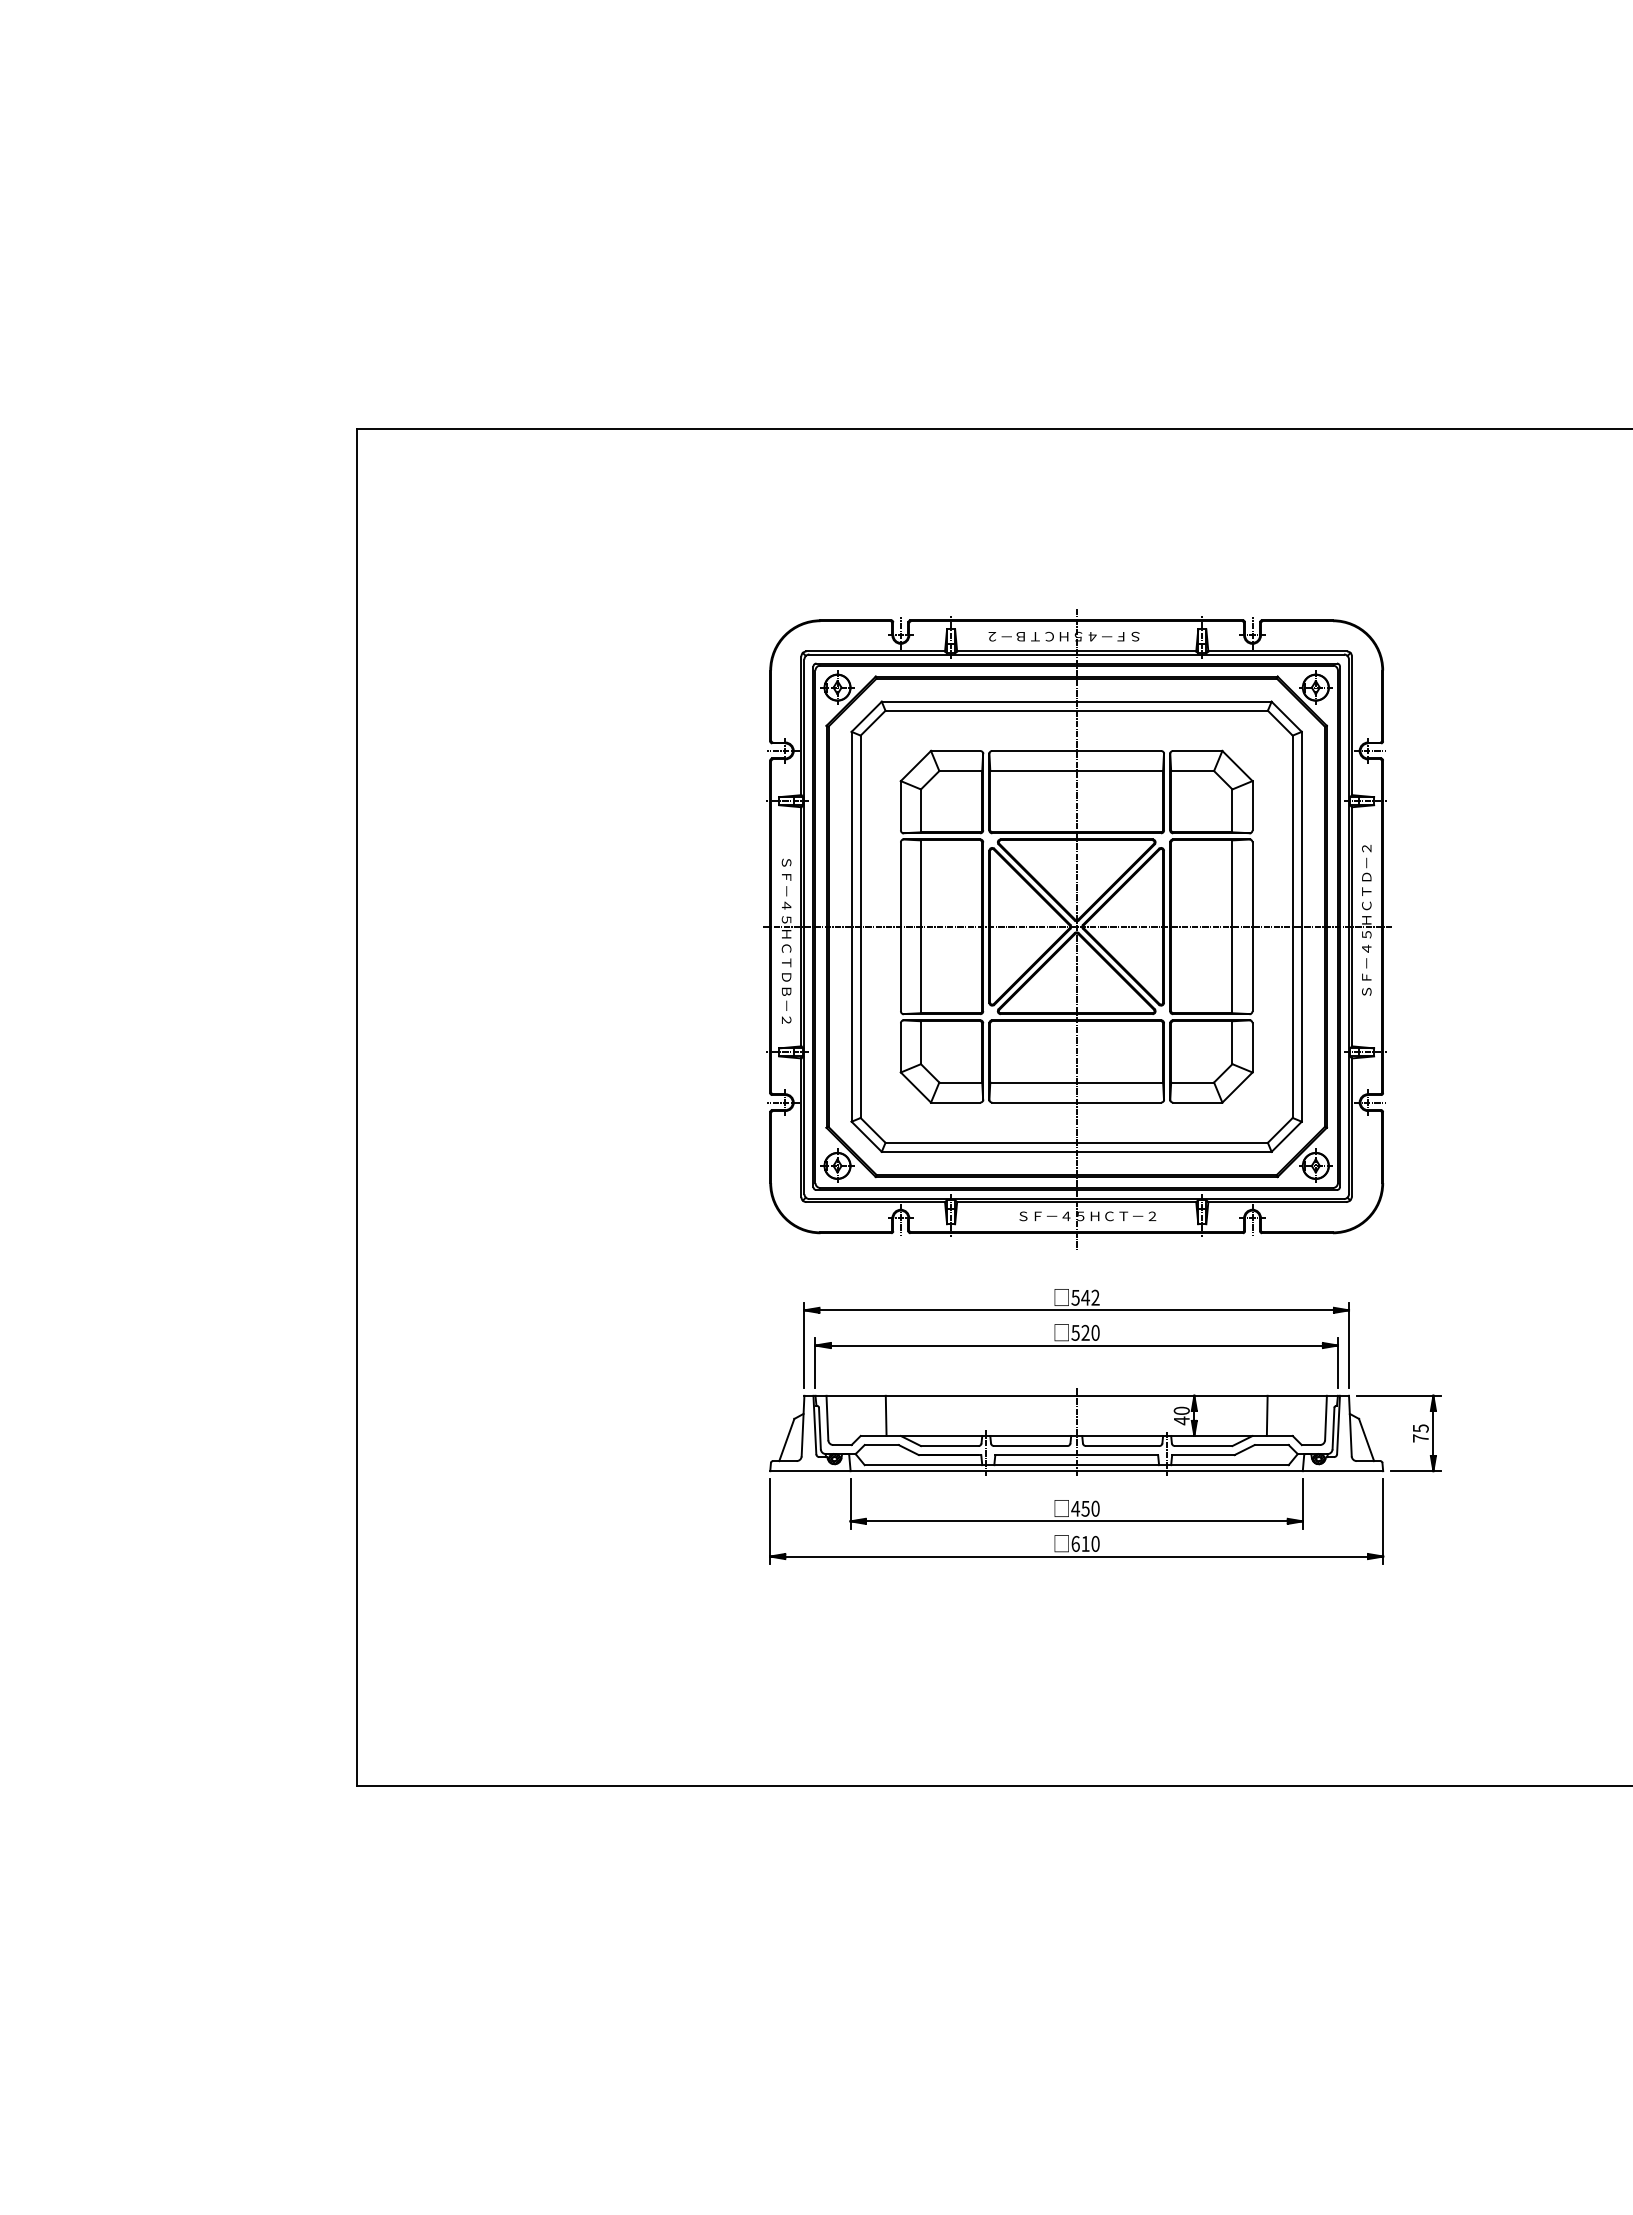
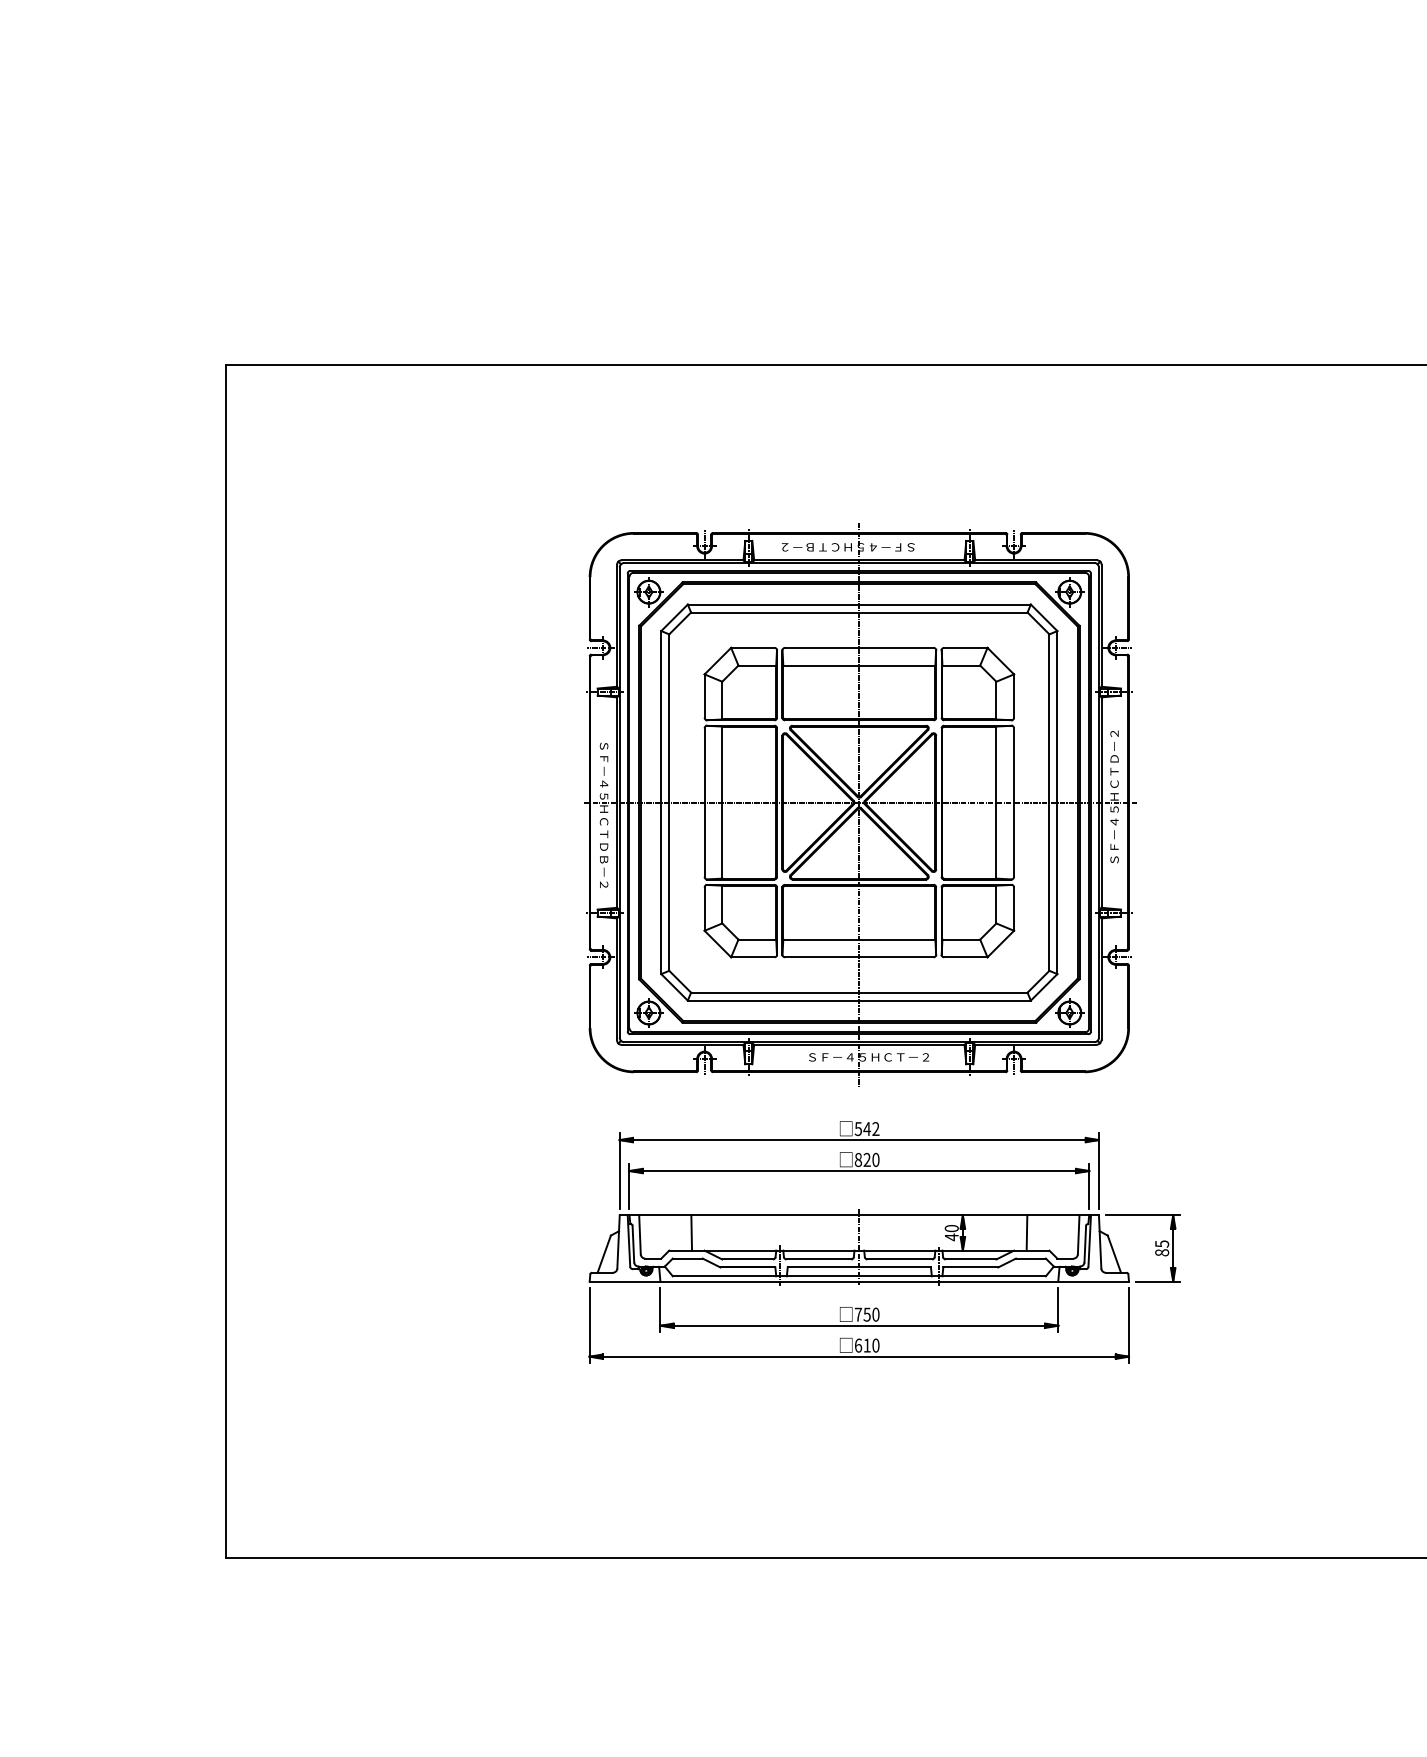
text: (1075, 1332) -> (858, 1159), 520 -> 820
text: (1420, 1438) -> (1161, 1252), 75 -> 85
text: (1075, 1508) -> (858, 1314), 450 -> 750

